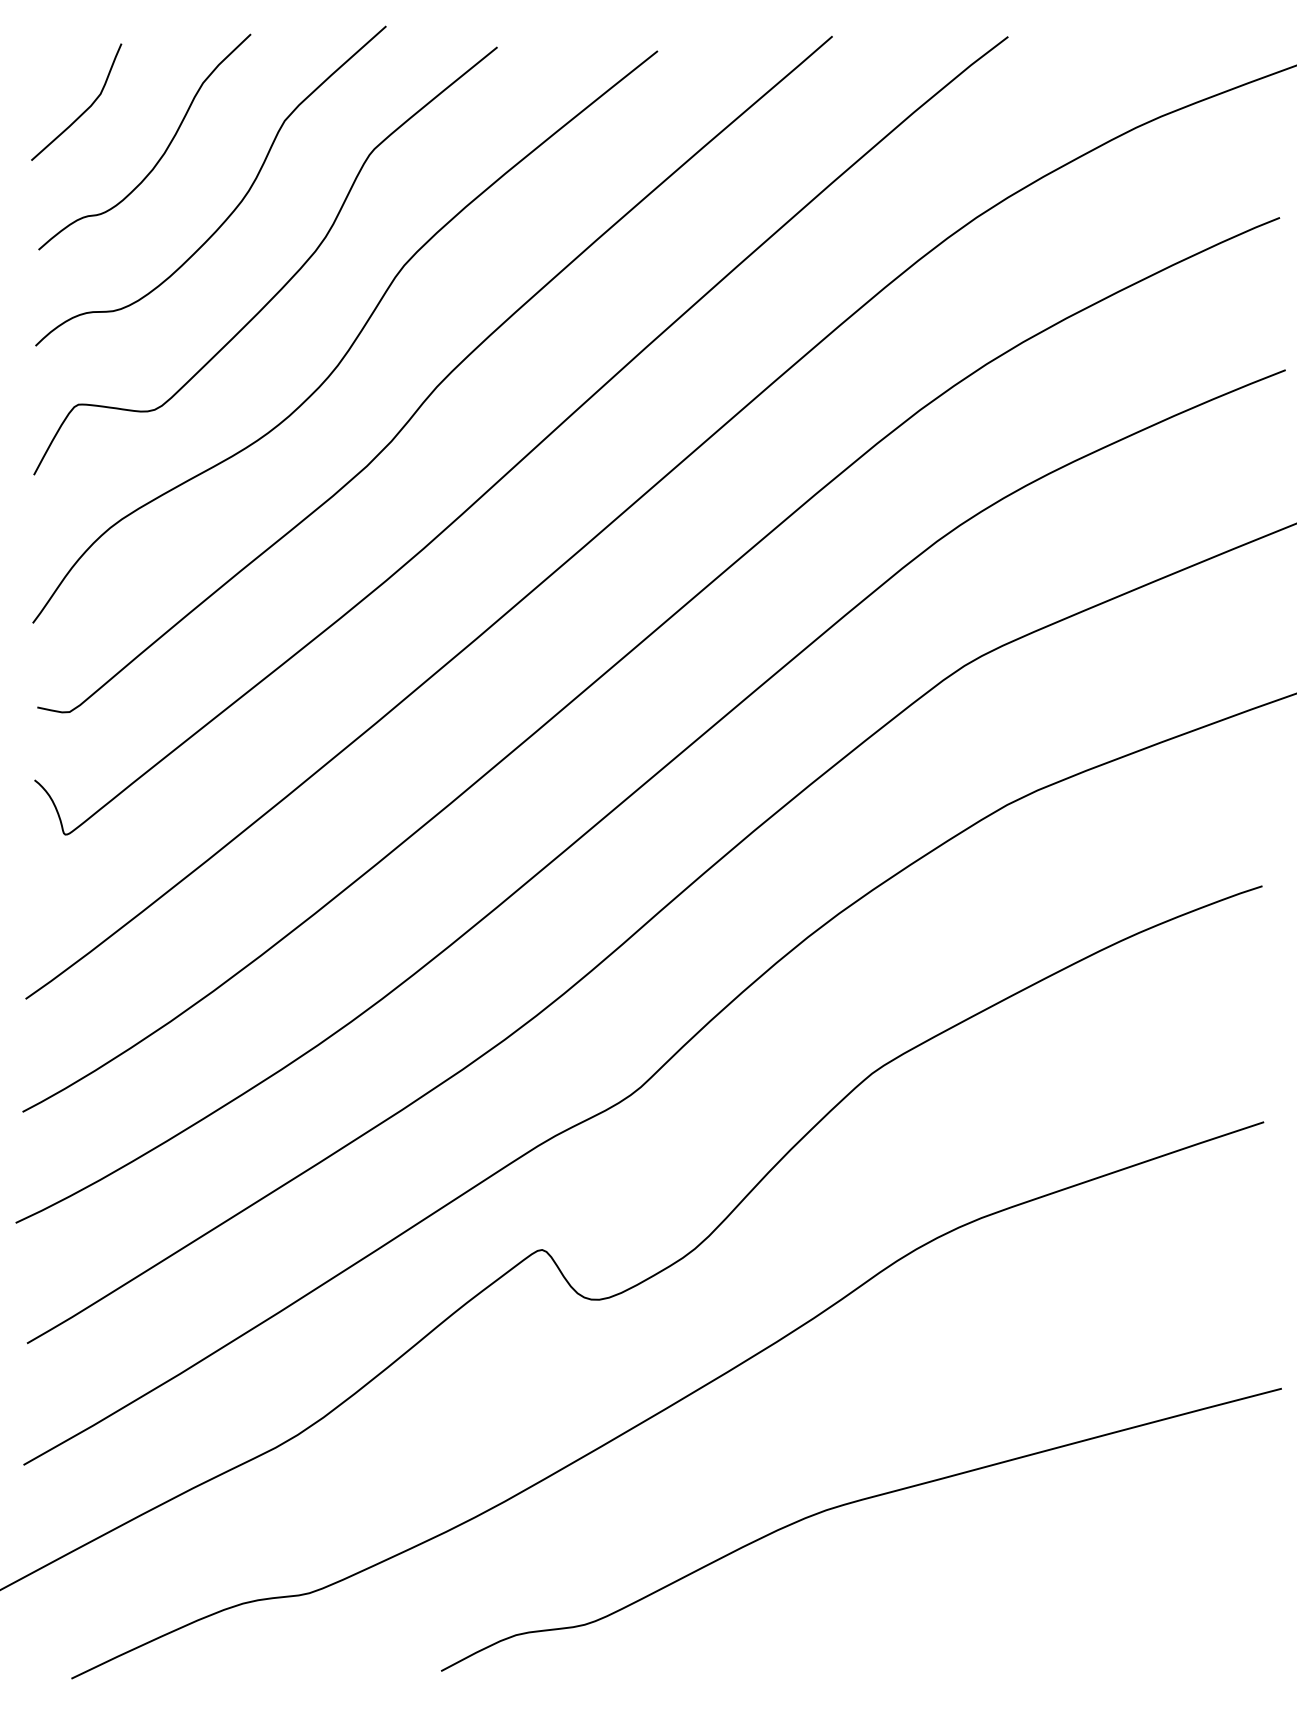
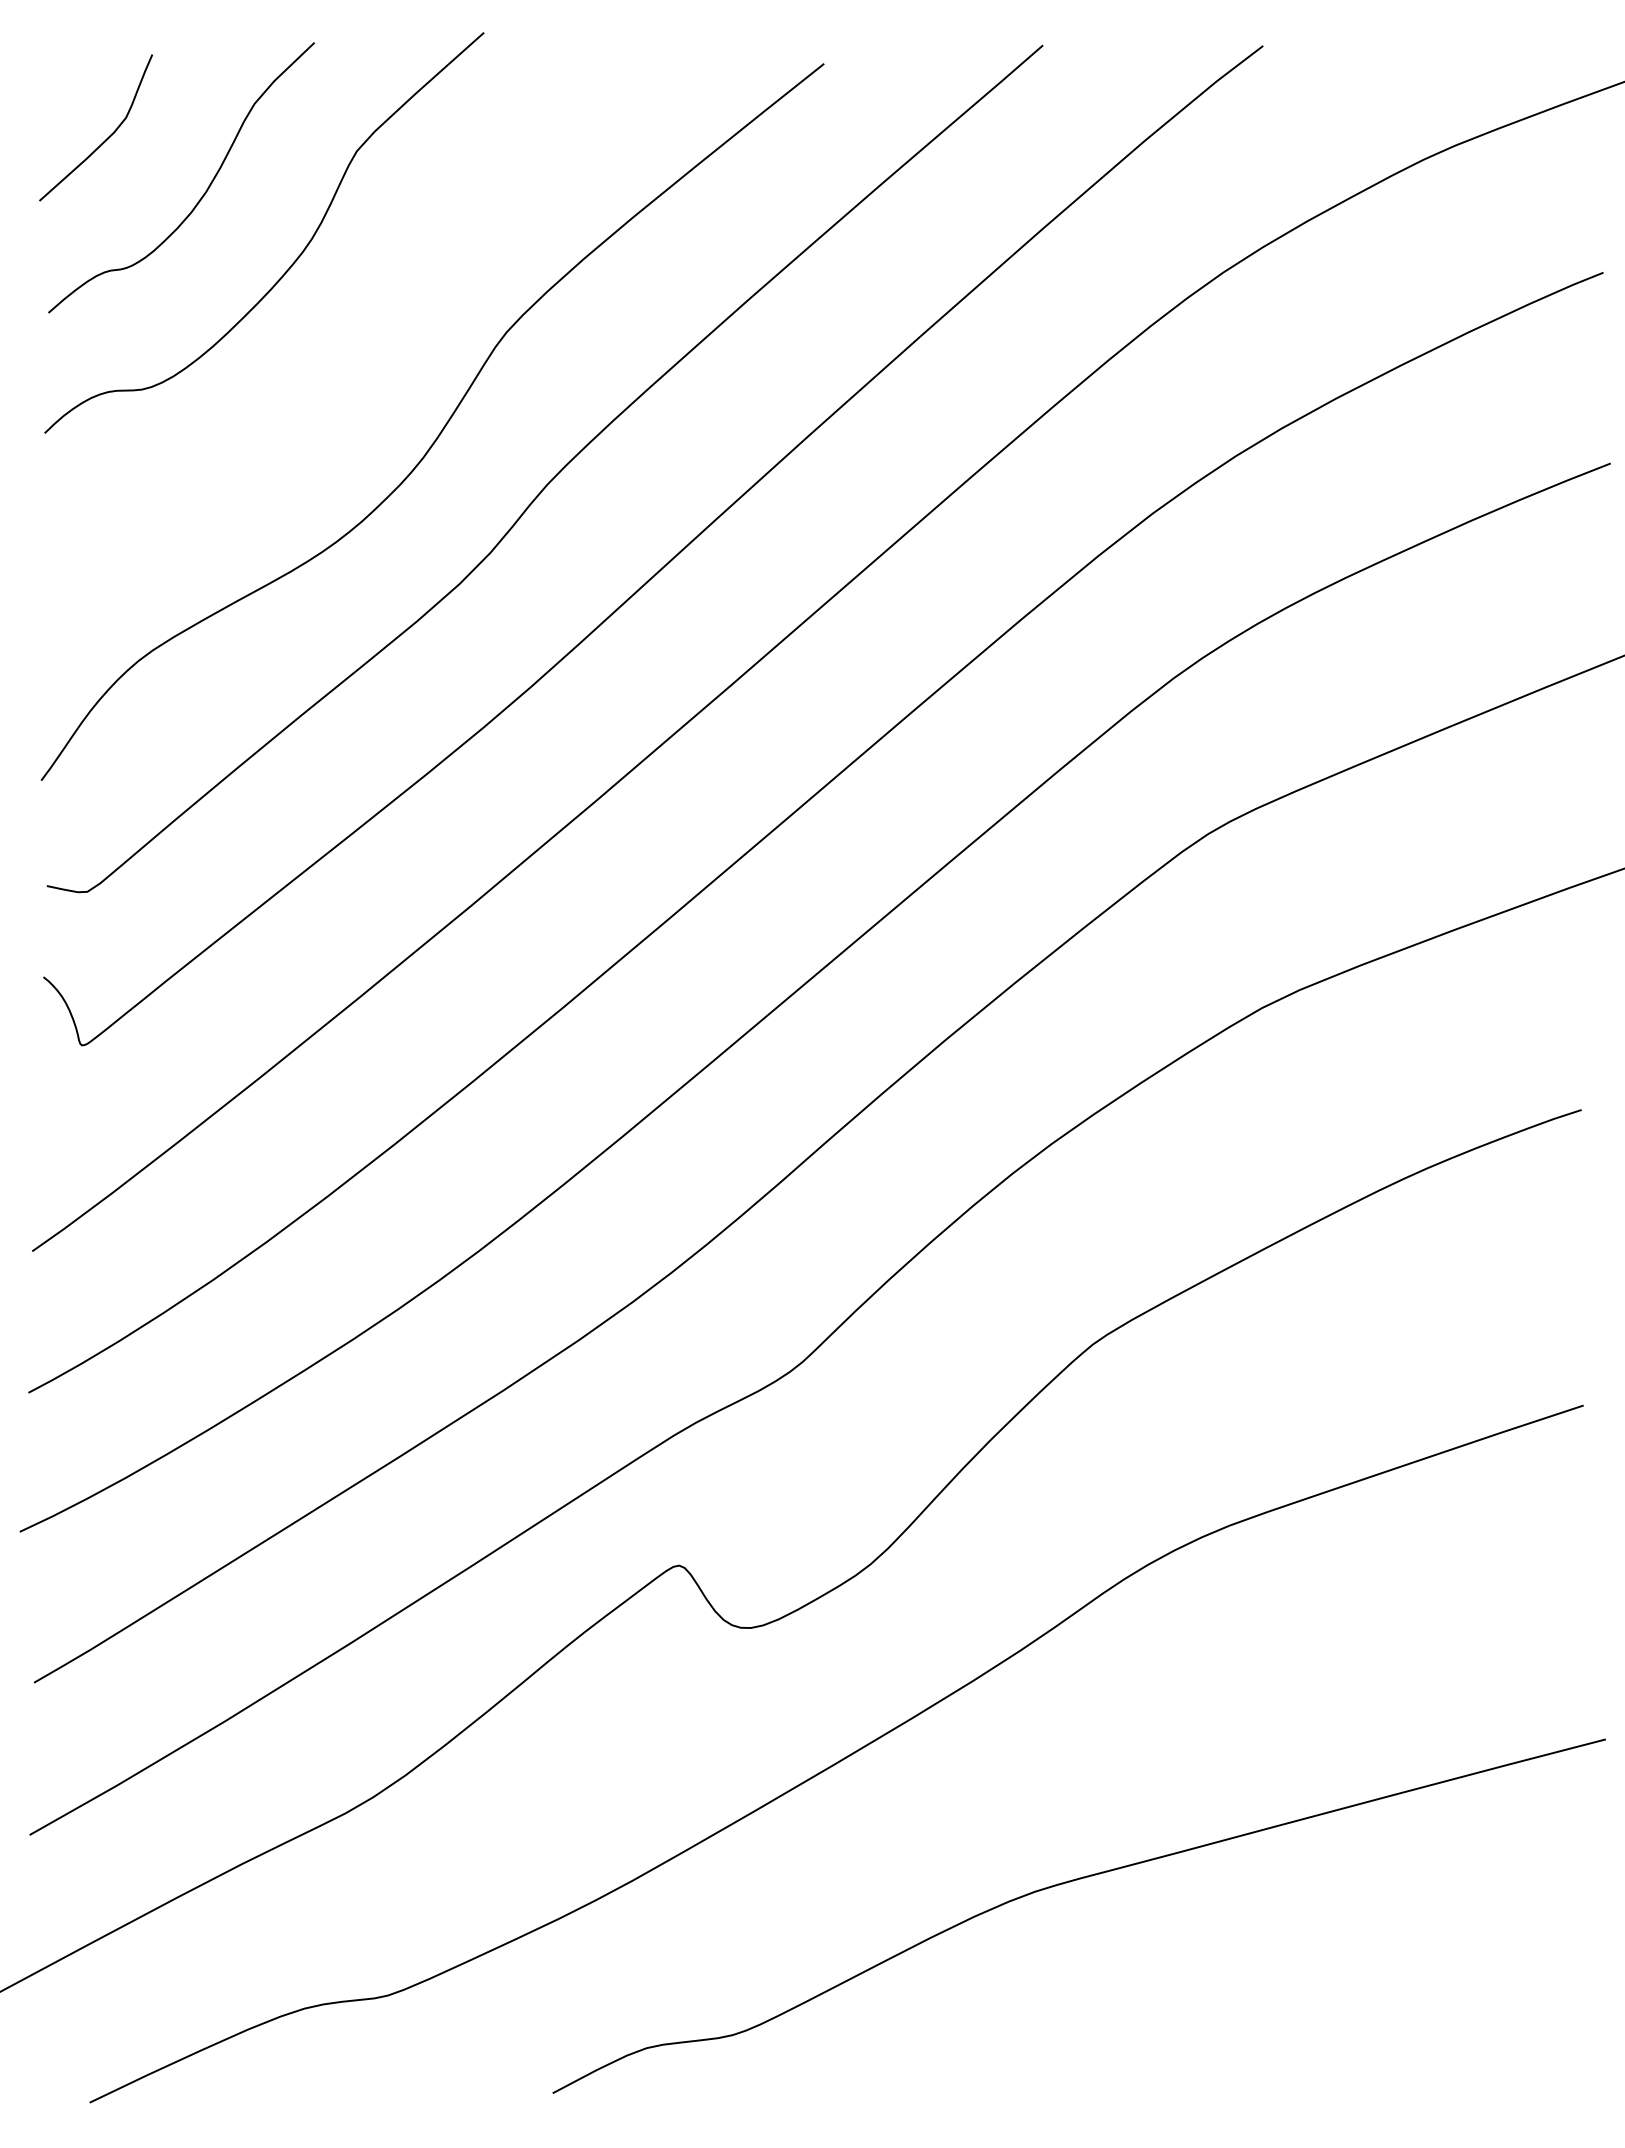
curve: (286, 282) -> (359, 353), removed

